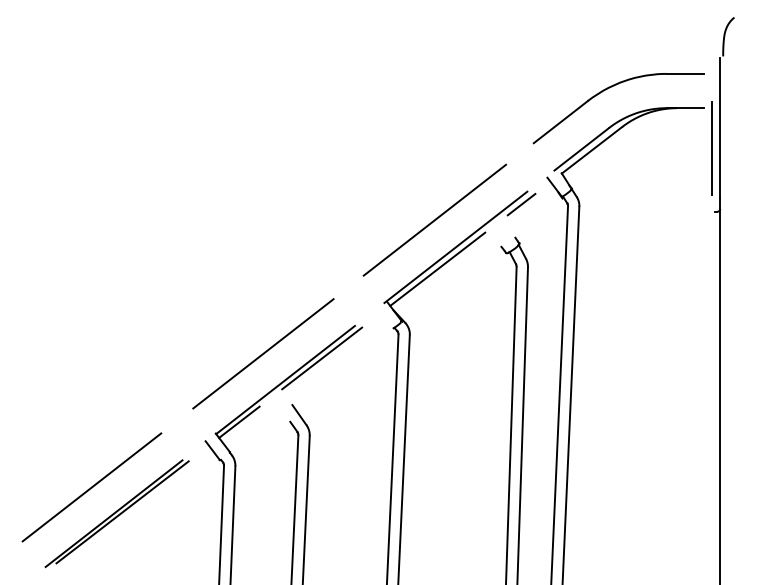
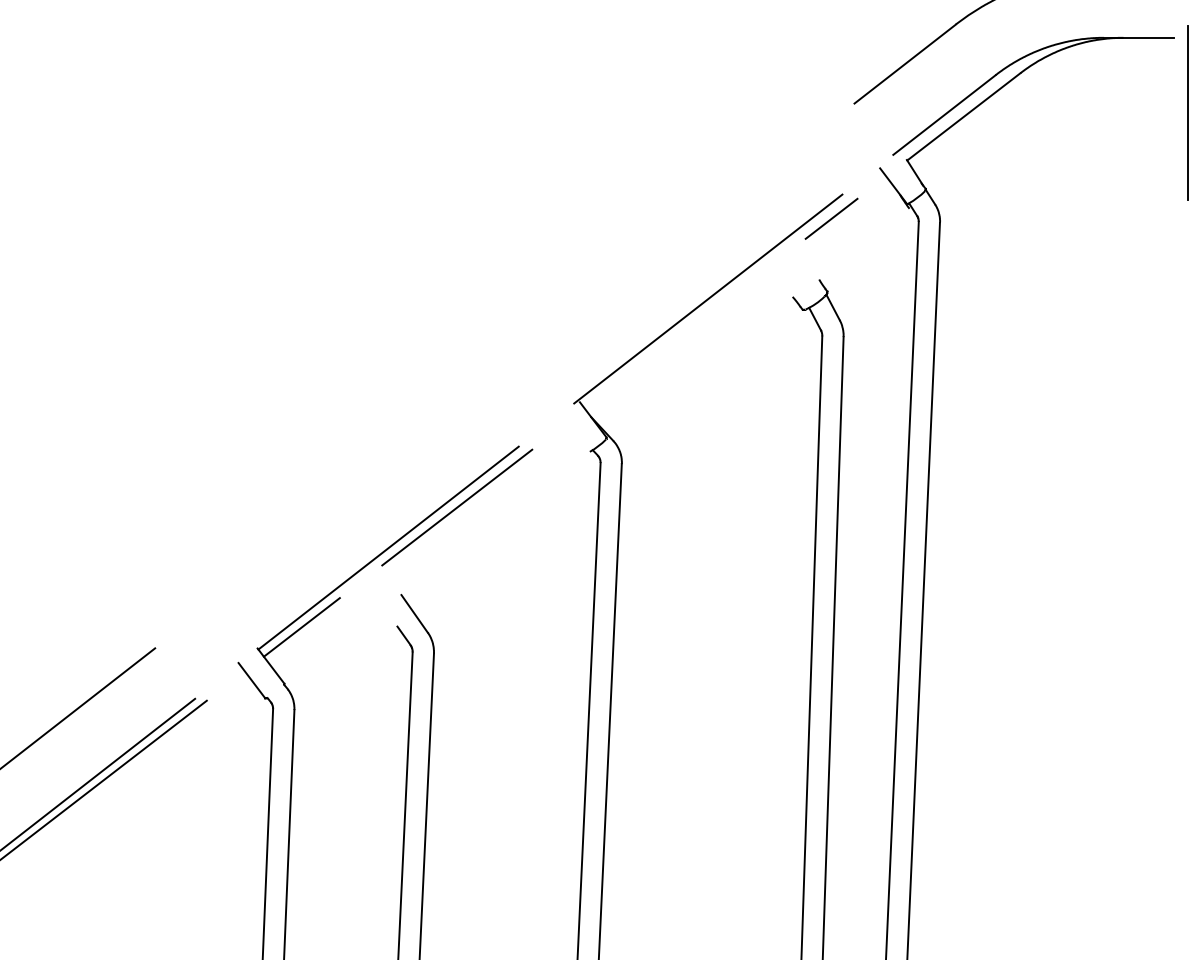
line: (434, 219) -> (668, 246), removed
line: (437, 268) -> (673, 338), removed
line: (263, 353) -> (347, 498), removed

